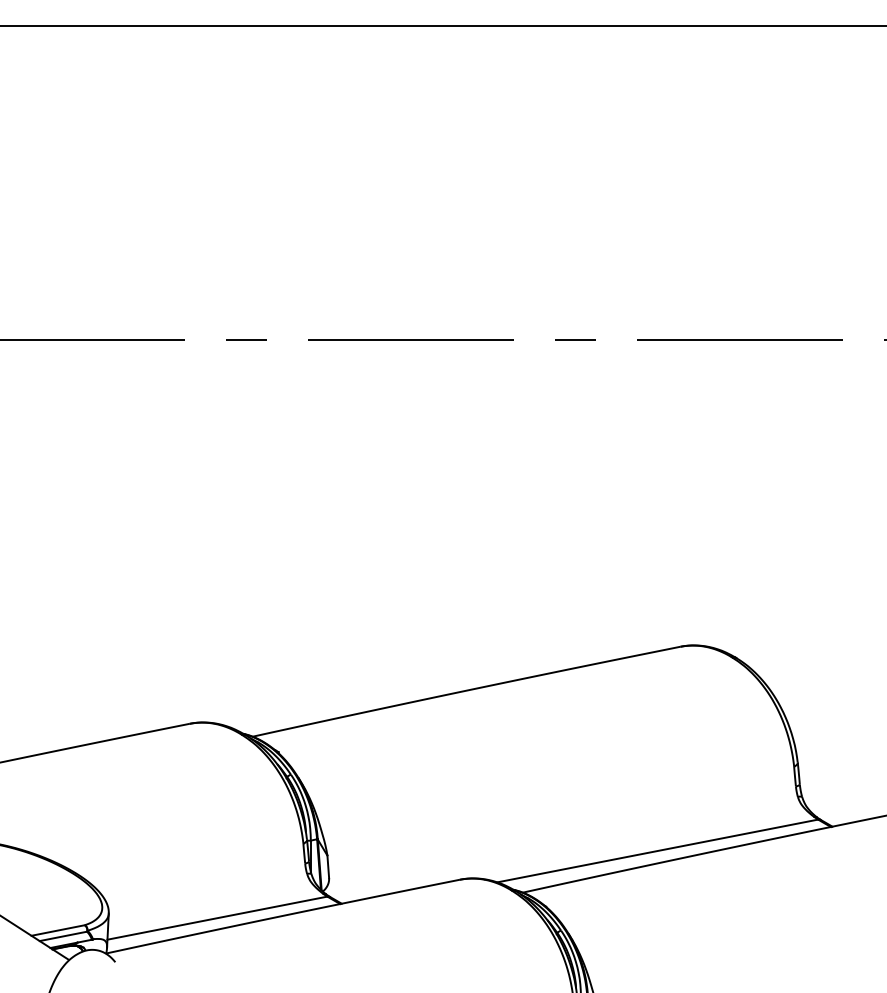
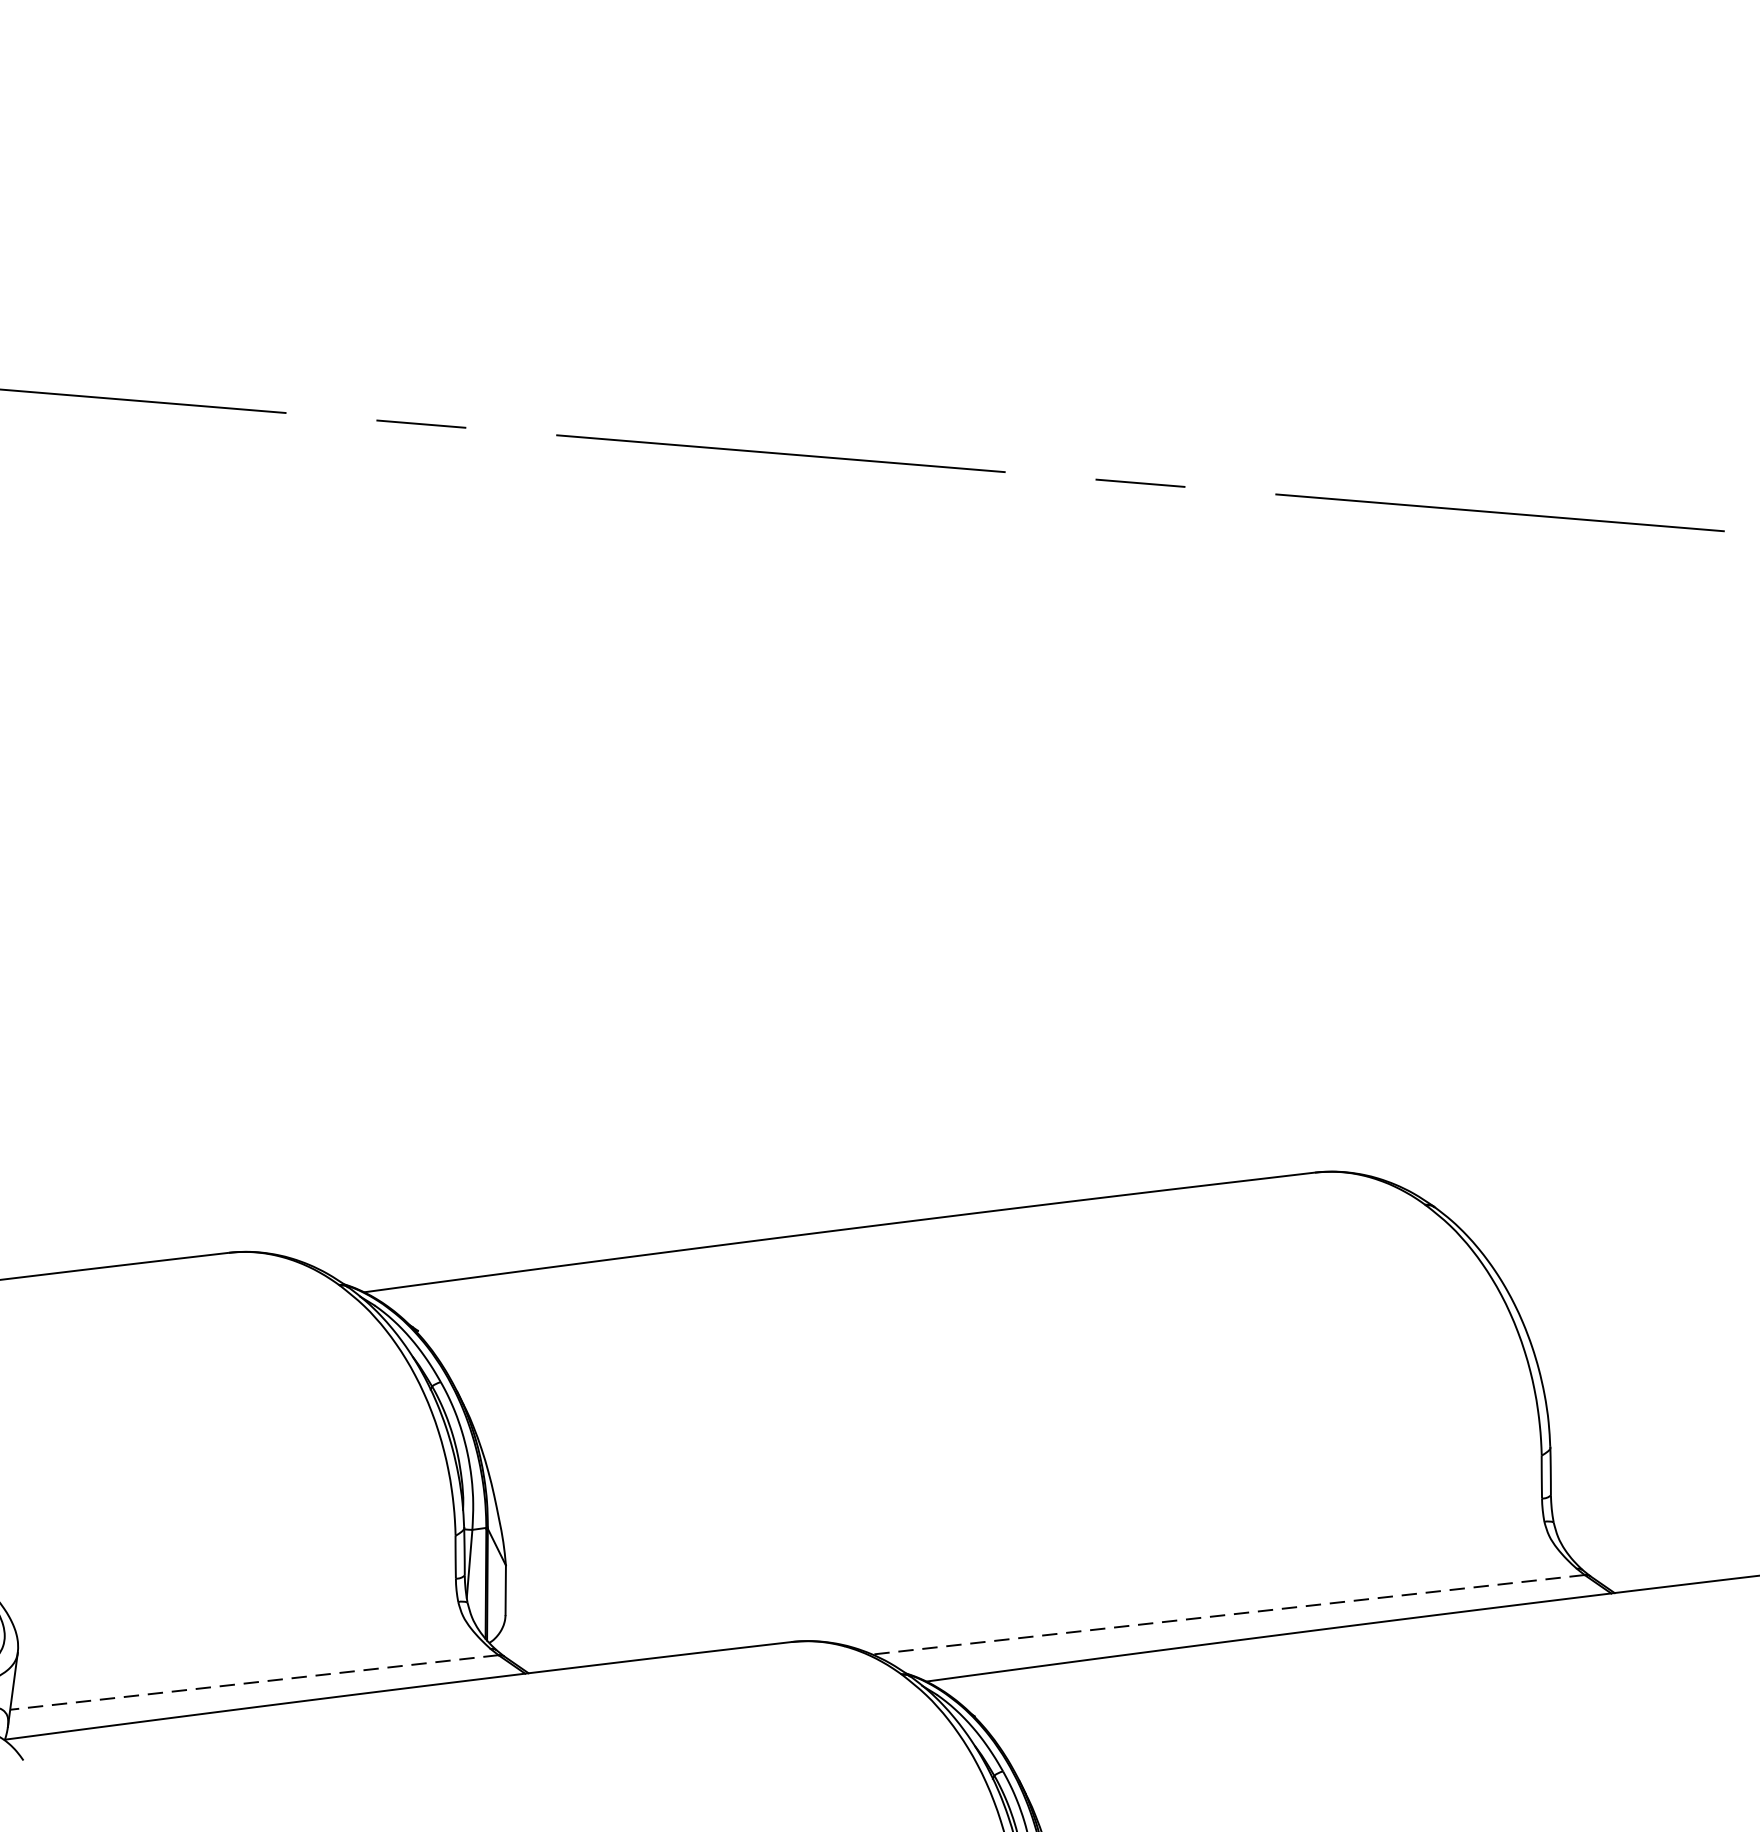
line: (657, 851) -> (1227, 1615), solid -> dashed
line: (216, 918) -> (252, 1683), solid -> dashed

